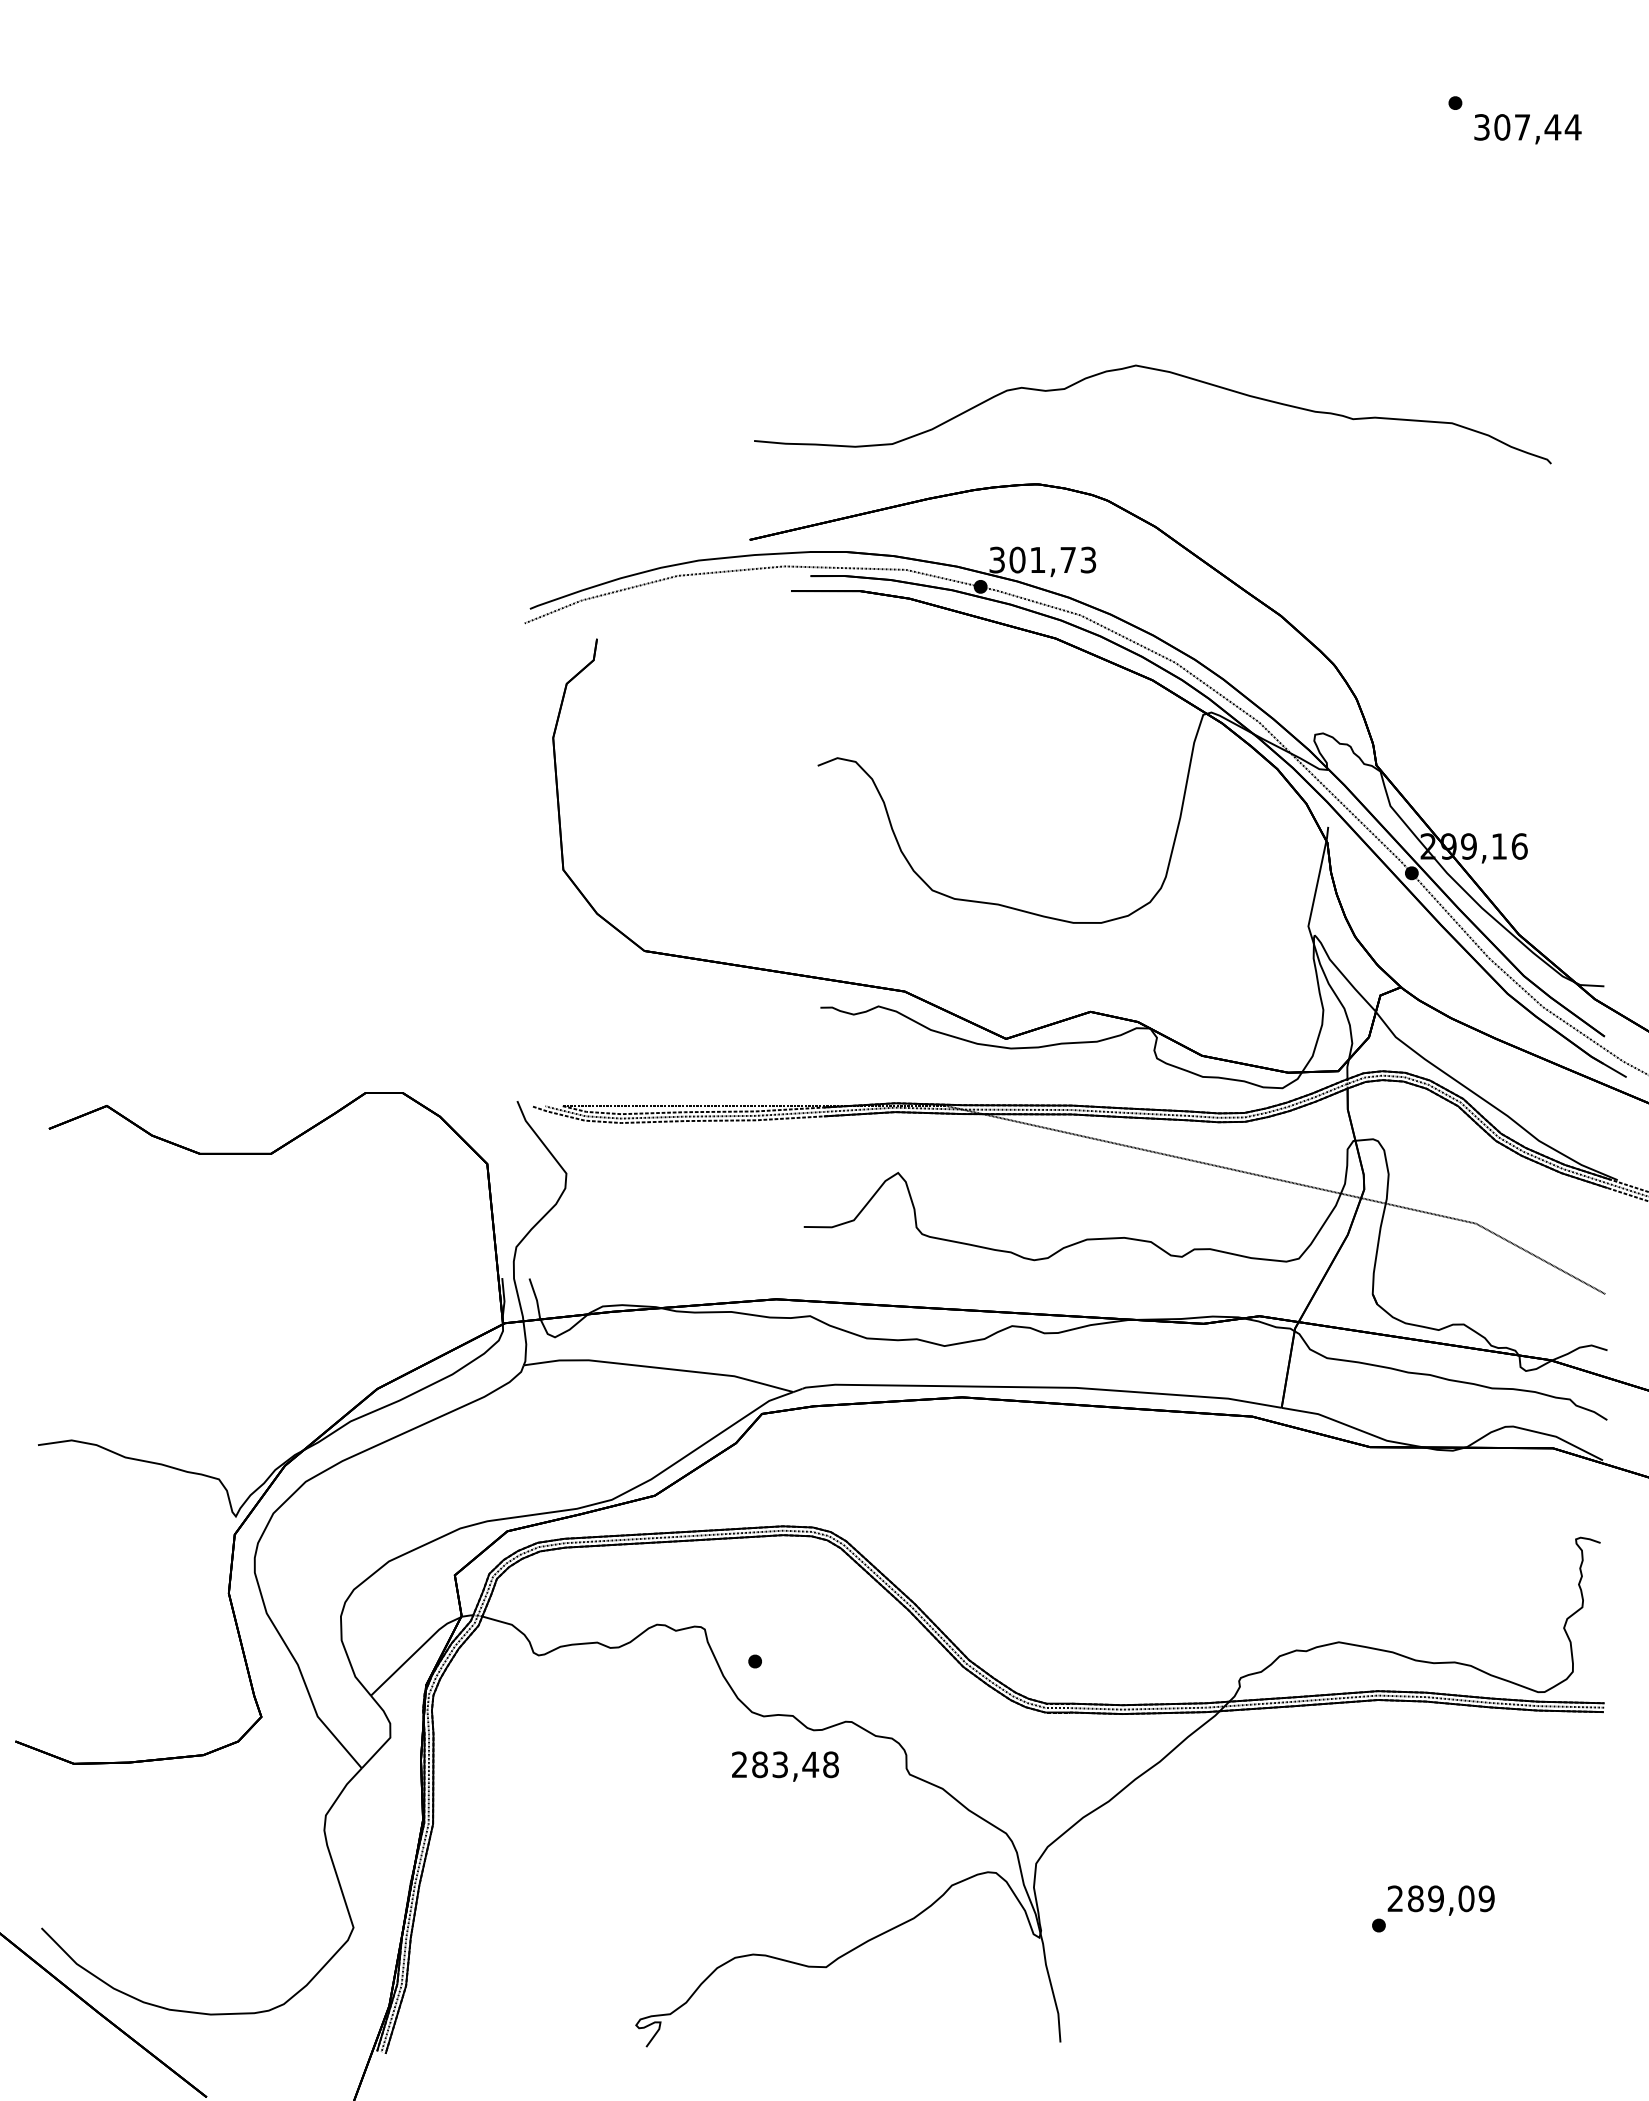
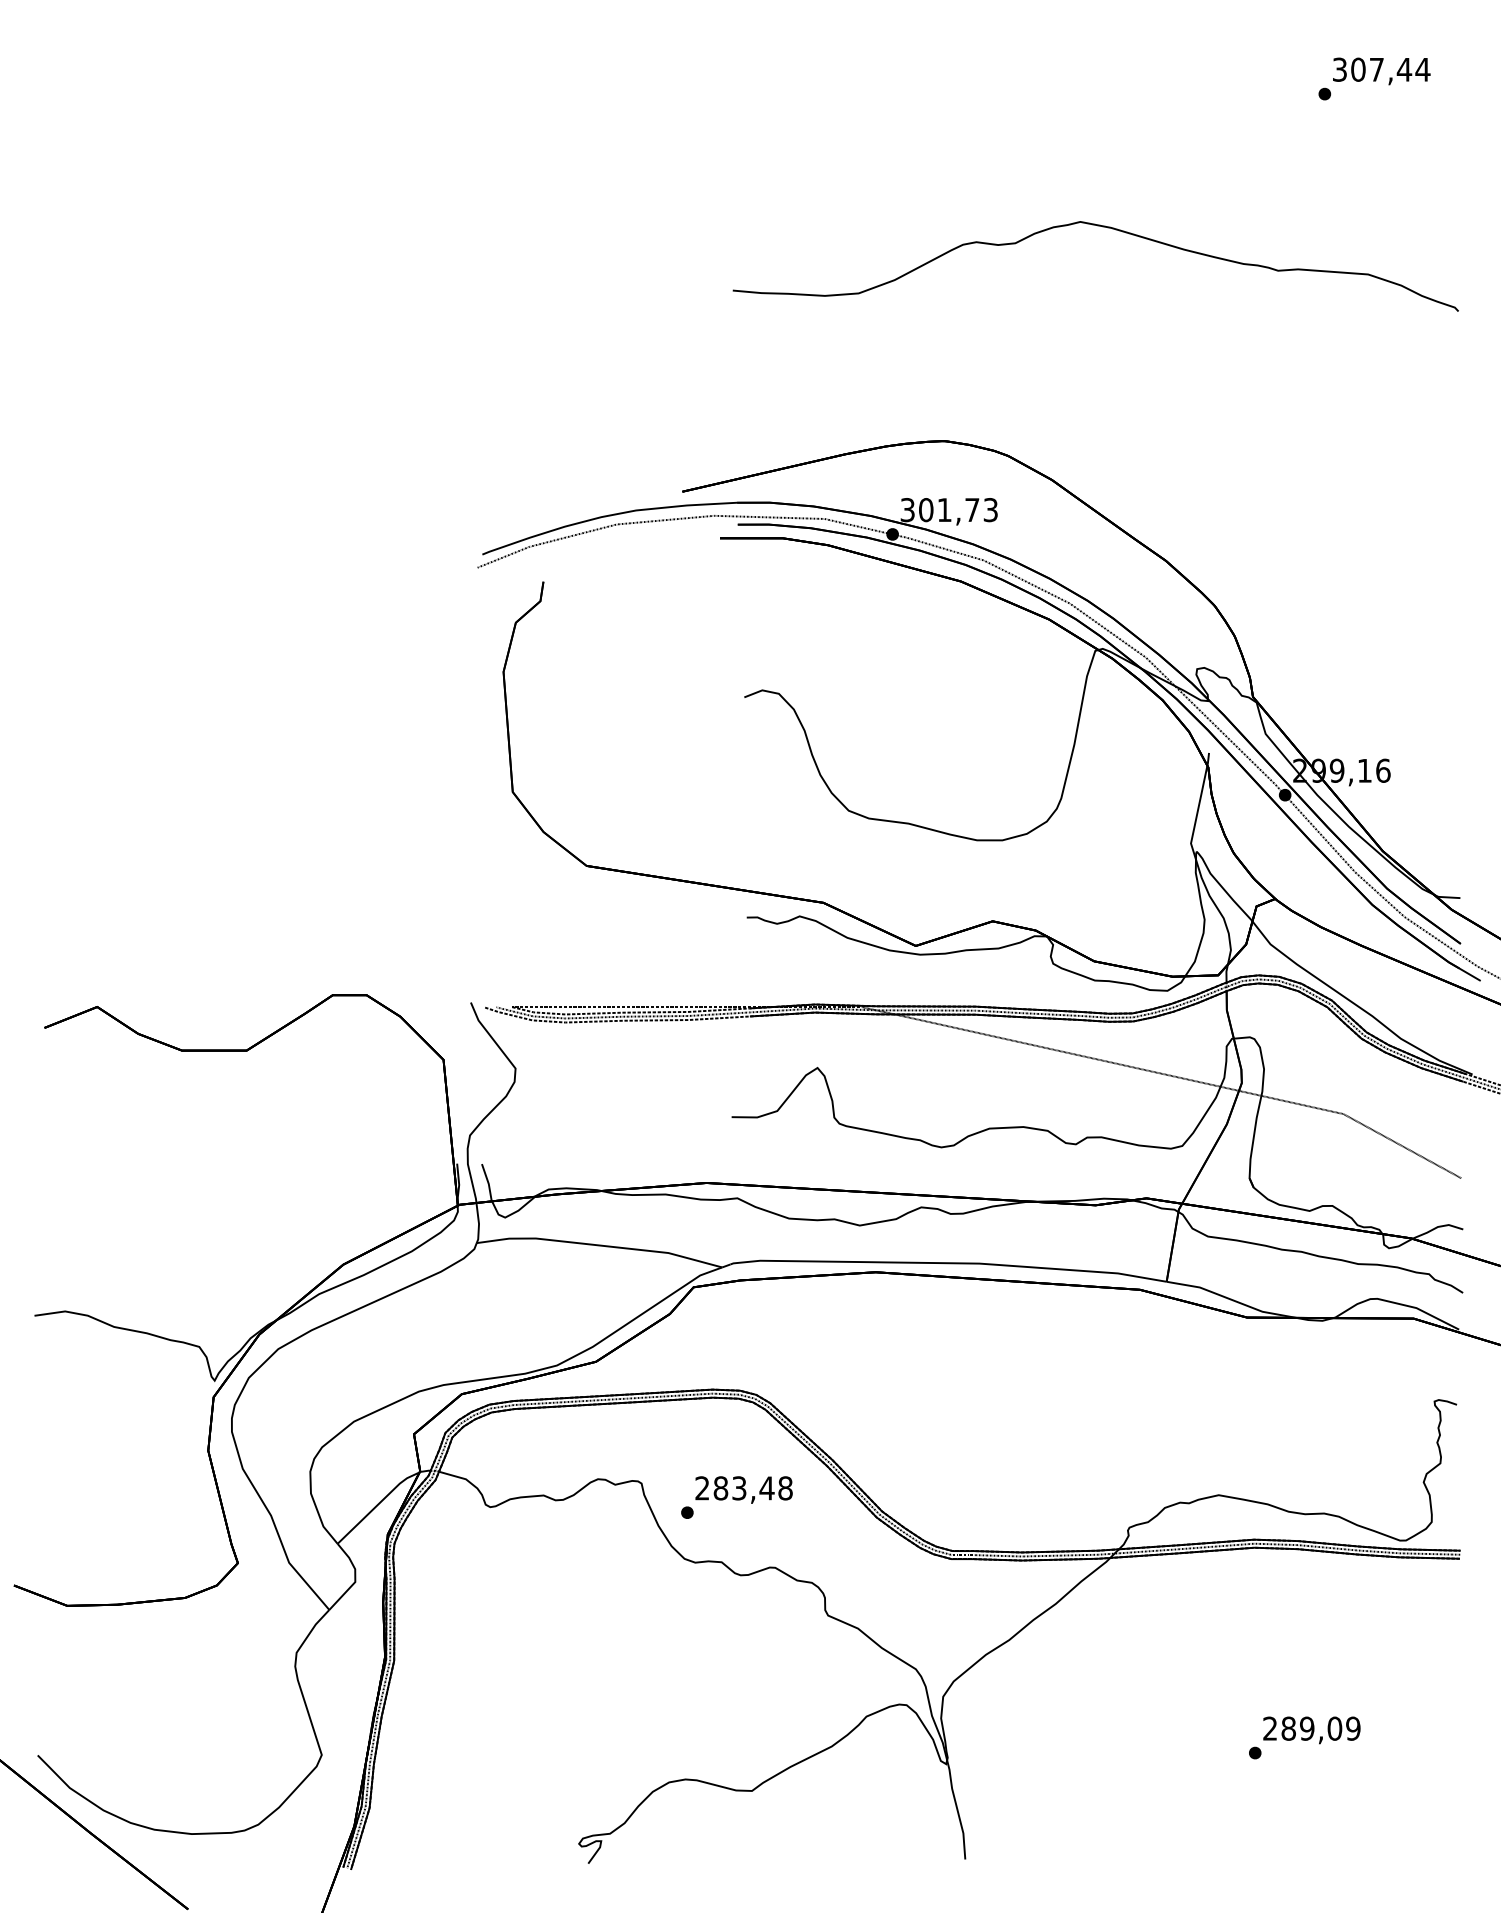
text: (1527, 129) -> (1381, 71), moved
curve: (1160, 371) -> (1102, 227), moved
text: (785, 1766) -> (744, 1489), moved

